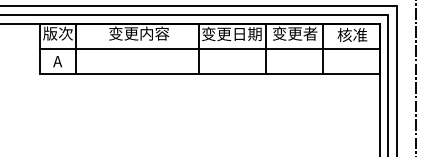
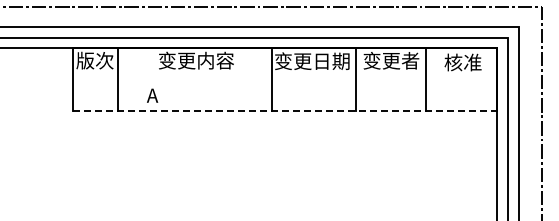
line: (209, 48) -> (284, 79), removed
text: (57, 61) -> (152, 95), moved
line: (210, 73) -> (285, 110), solid -> dashed

